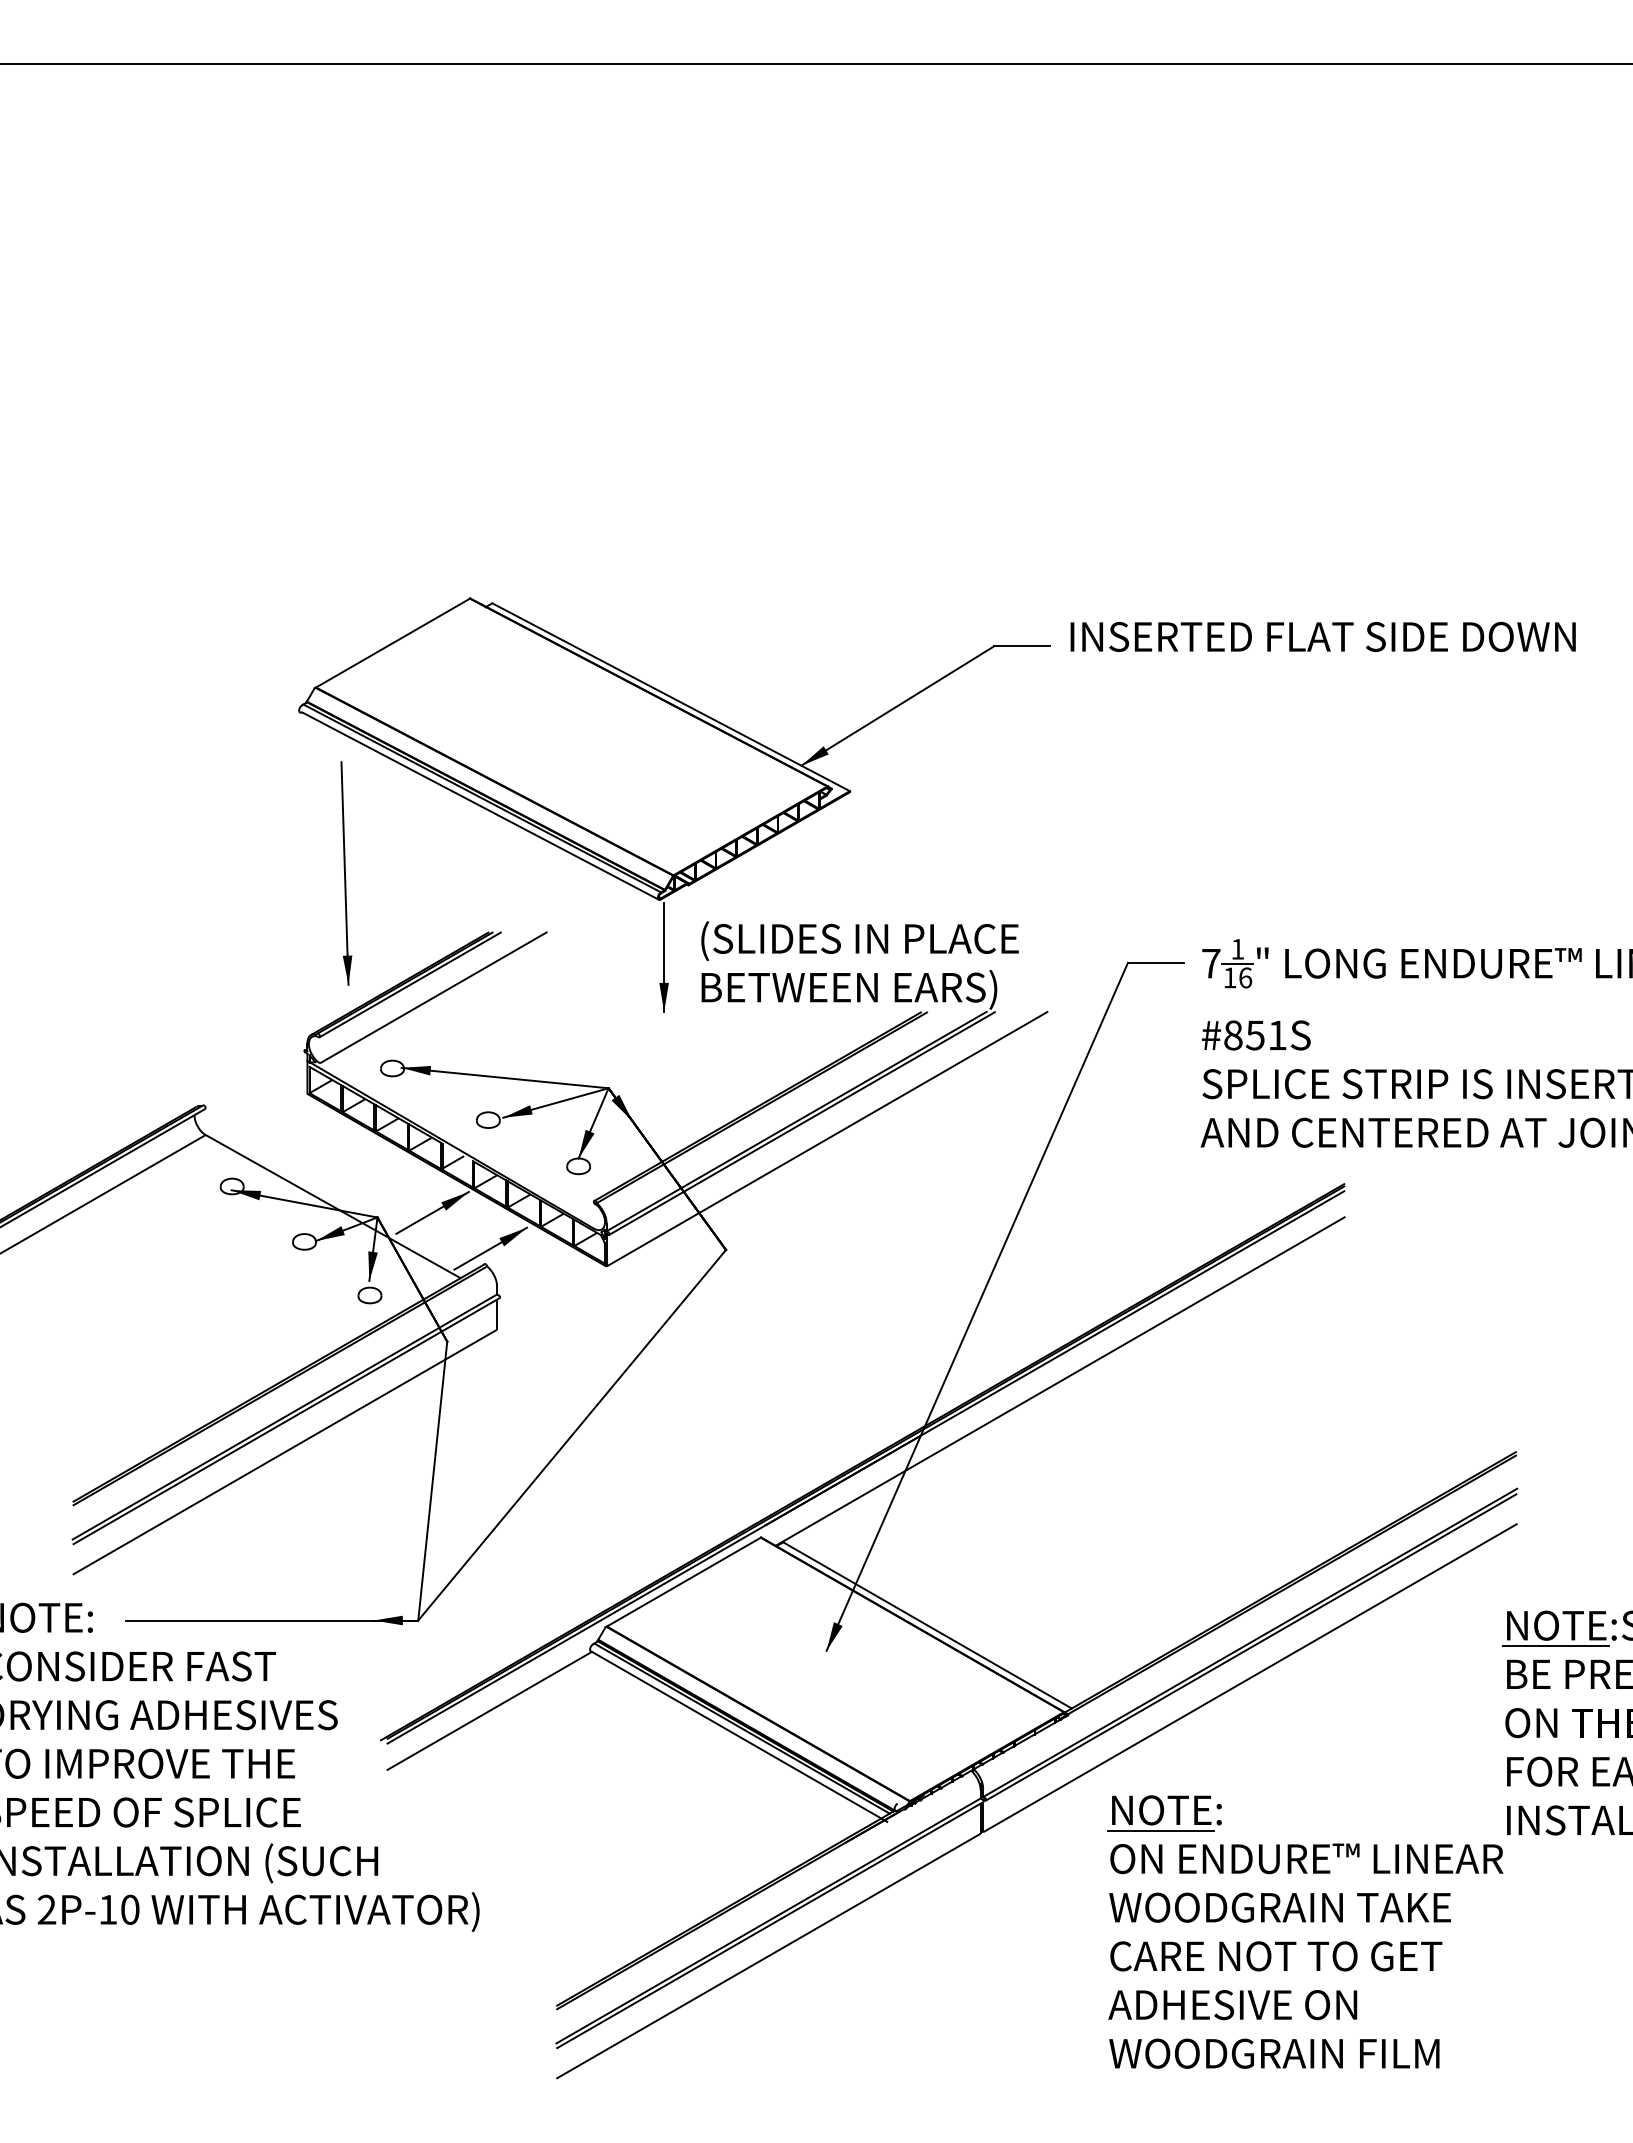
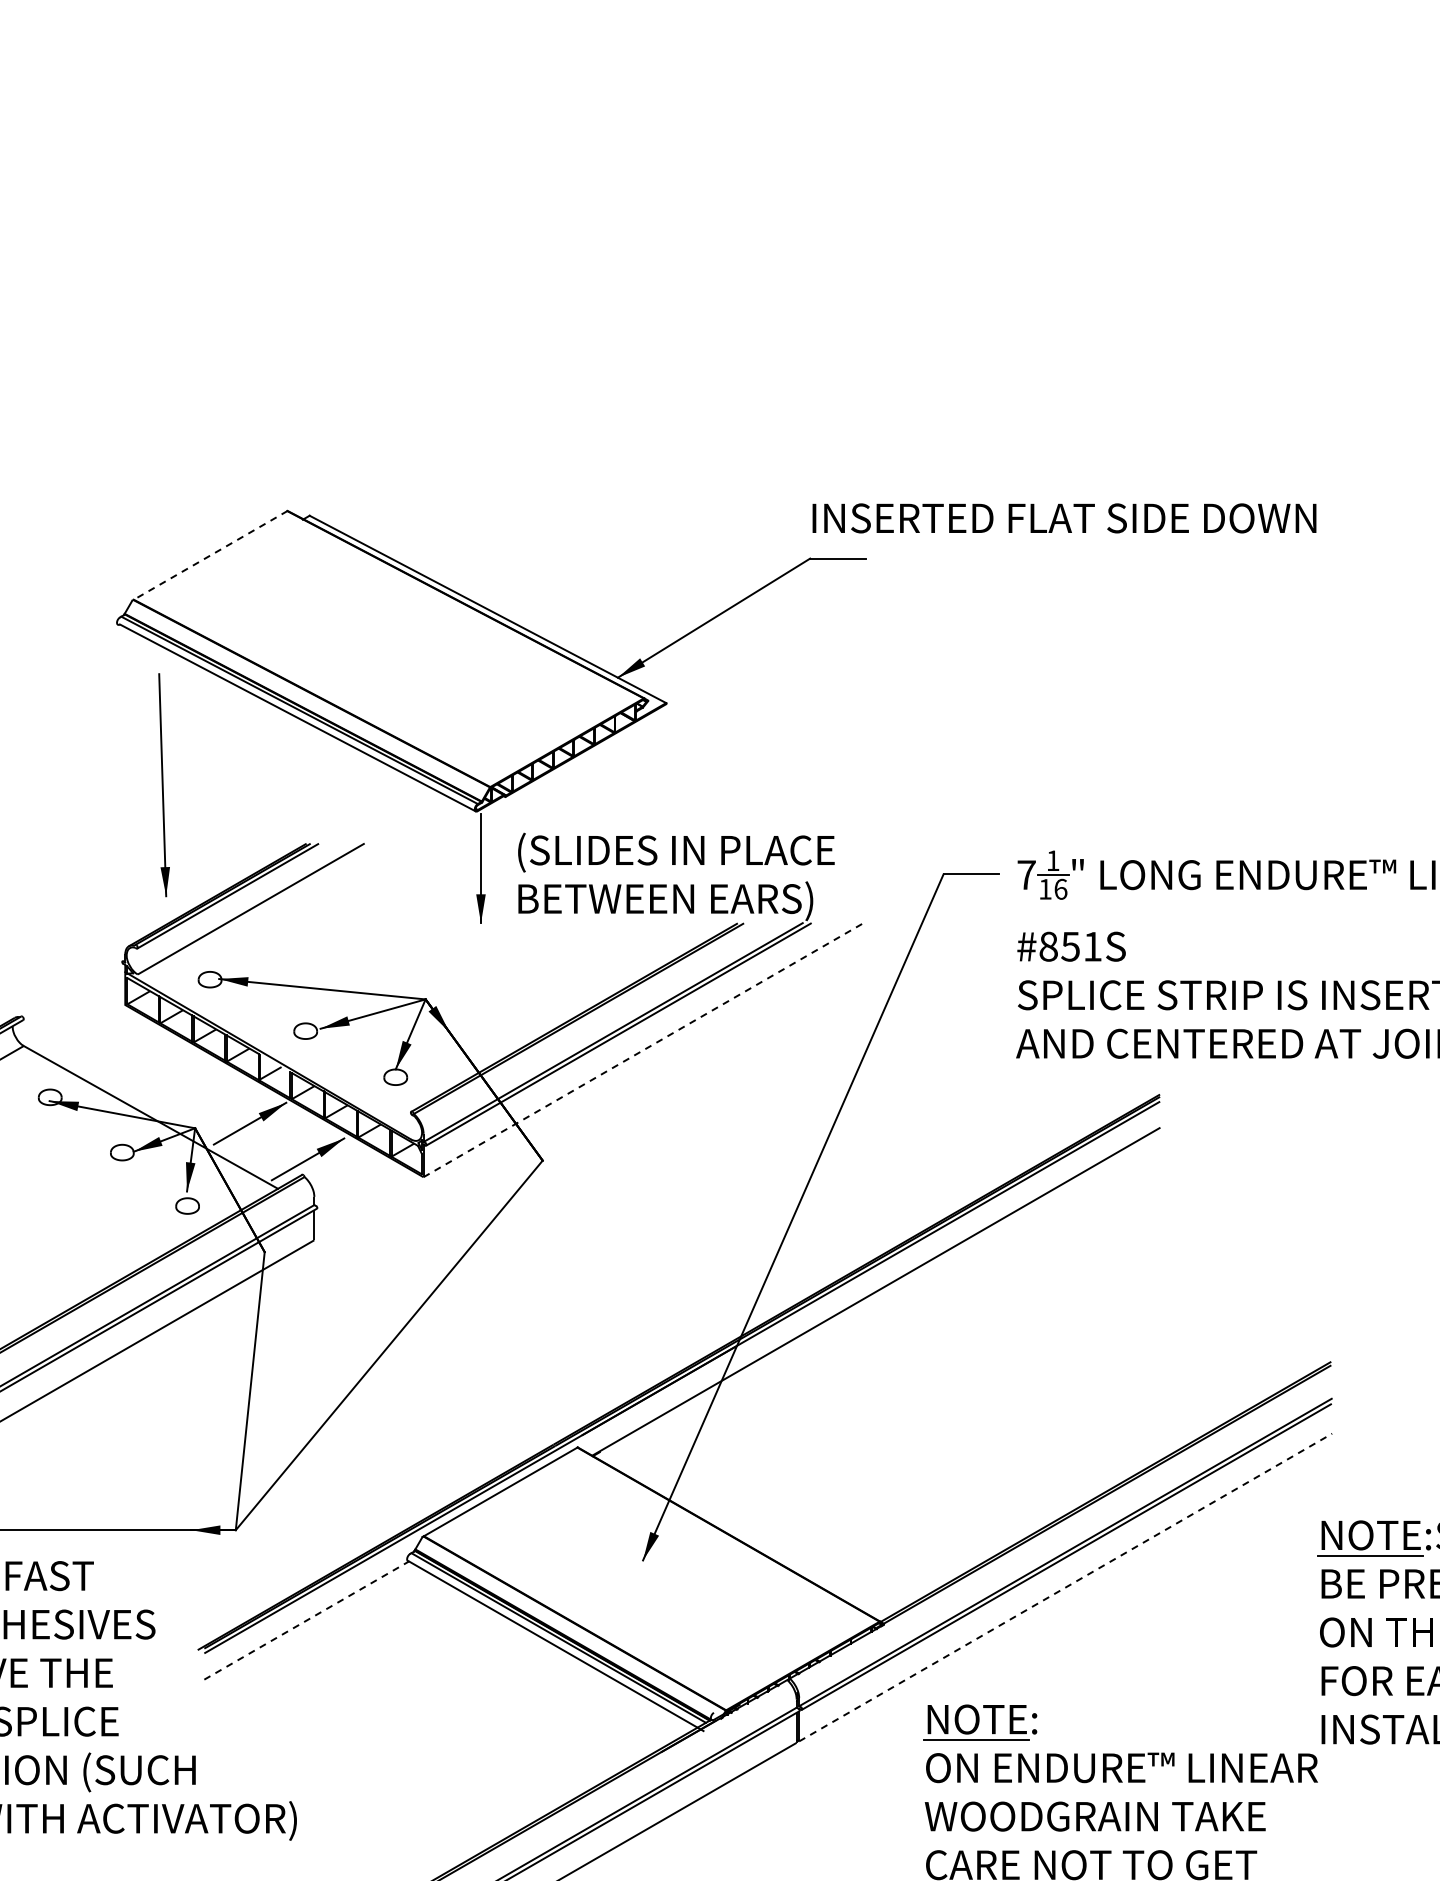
text: (1322, 636) -> (1063, 517), moved
line: (392, 643) -> (210, 555), solid -> dashed
line: (827, 1139) -> (643, 1050), solid -> dashed
line: (927, 1625) -> (743, 1535), removed
line: (1250, 1678) -> (1065, 1588), solid -> dashed
line: (489, 1711) -> (306, 1620), solid -> dashed

